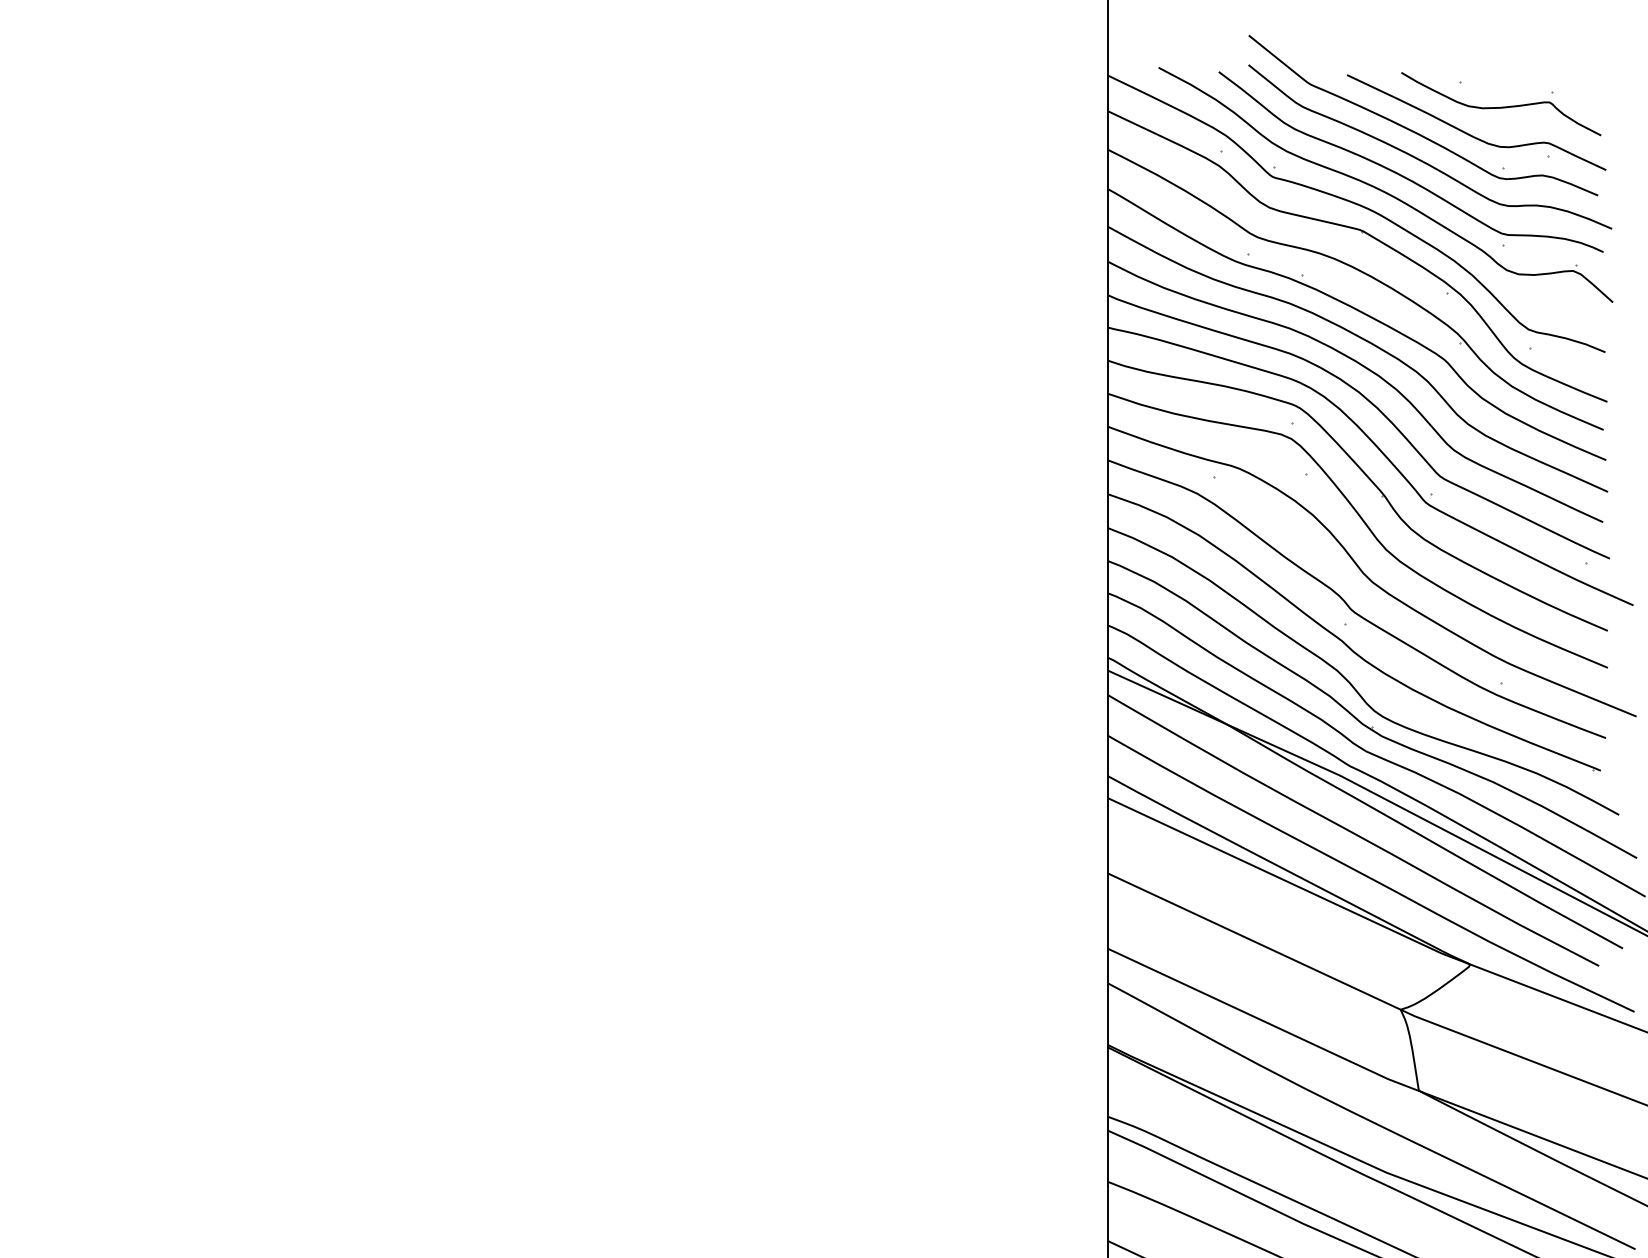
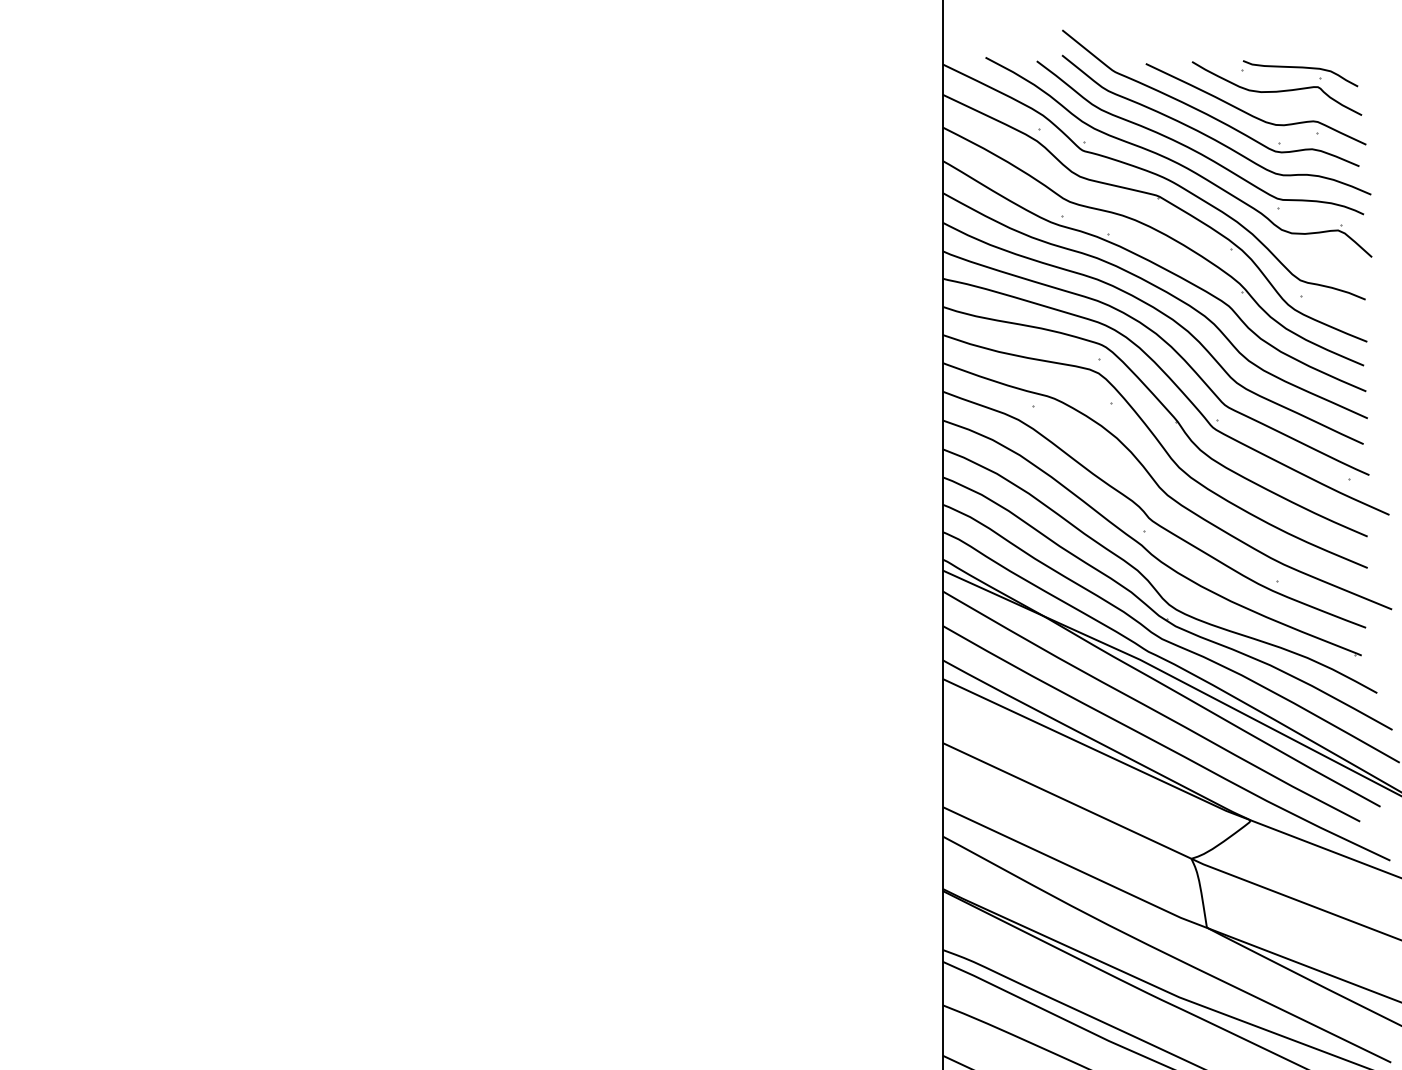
curve: (1528, 80) -> (1300, 68), added

